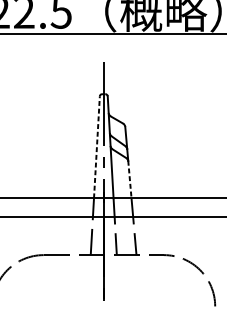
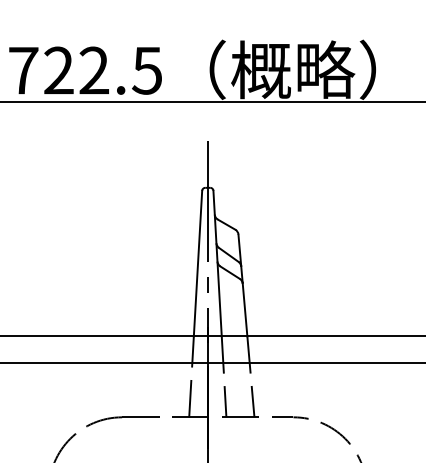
line: (97, 147) -> (198, 263), dashed -> solid
line: (130, 179) -> (245, 309), dashed -> solid

